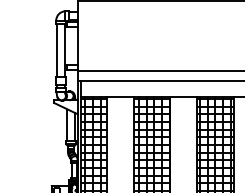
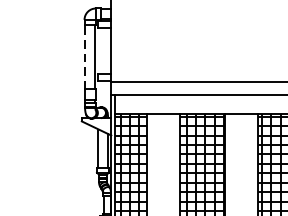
line: (56, 50) -> (84, 56), solid -> dashed

